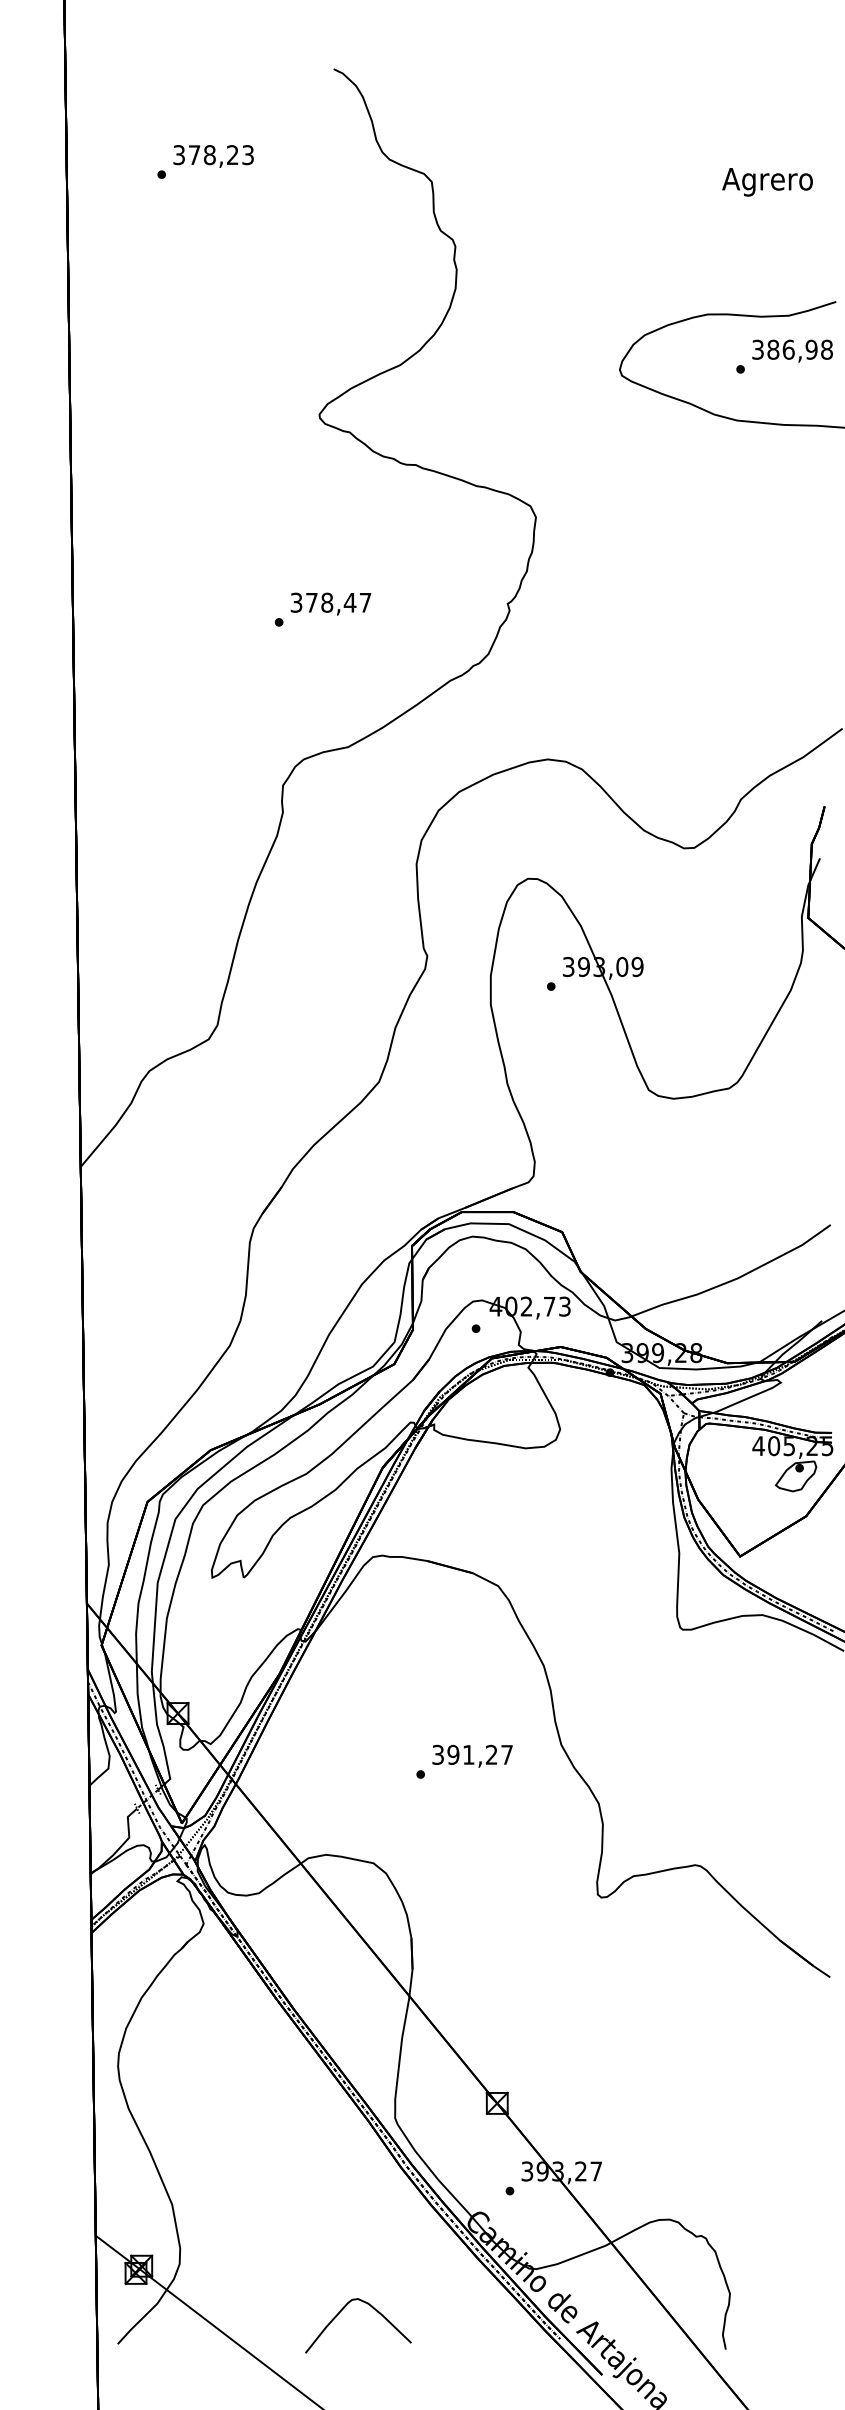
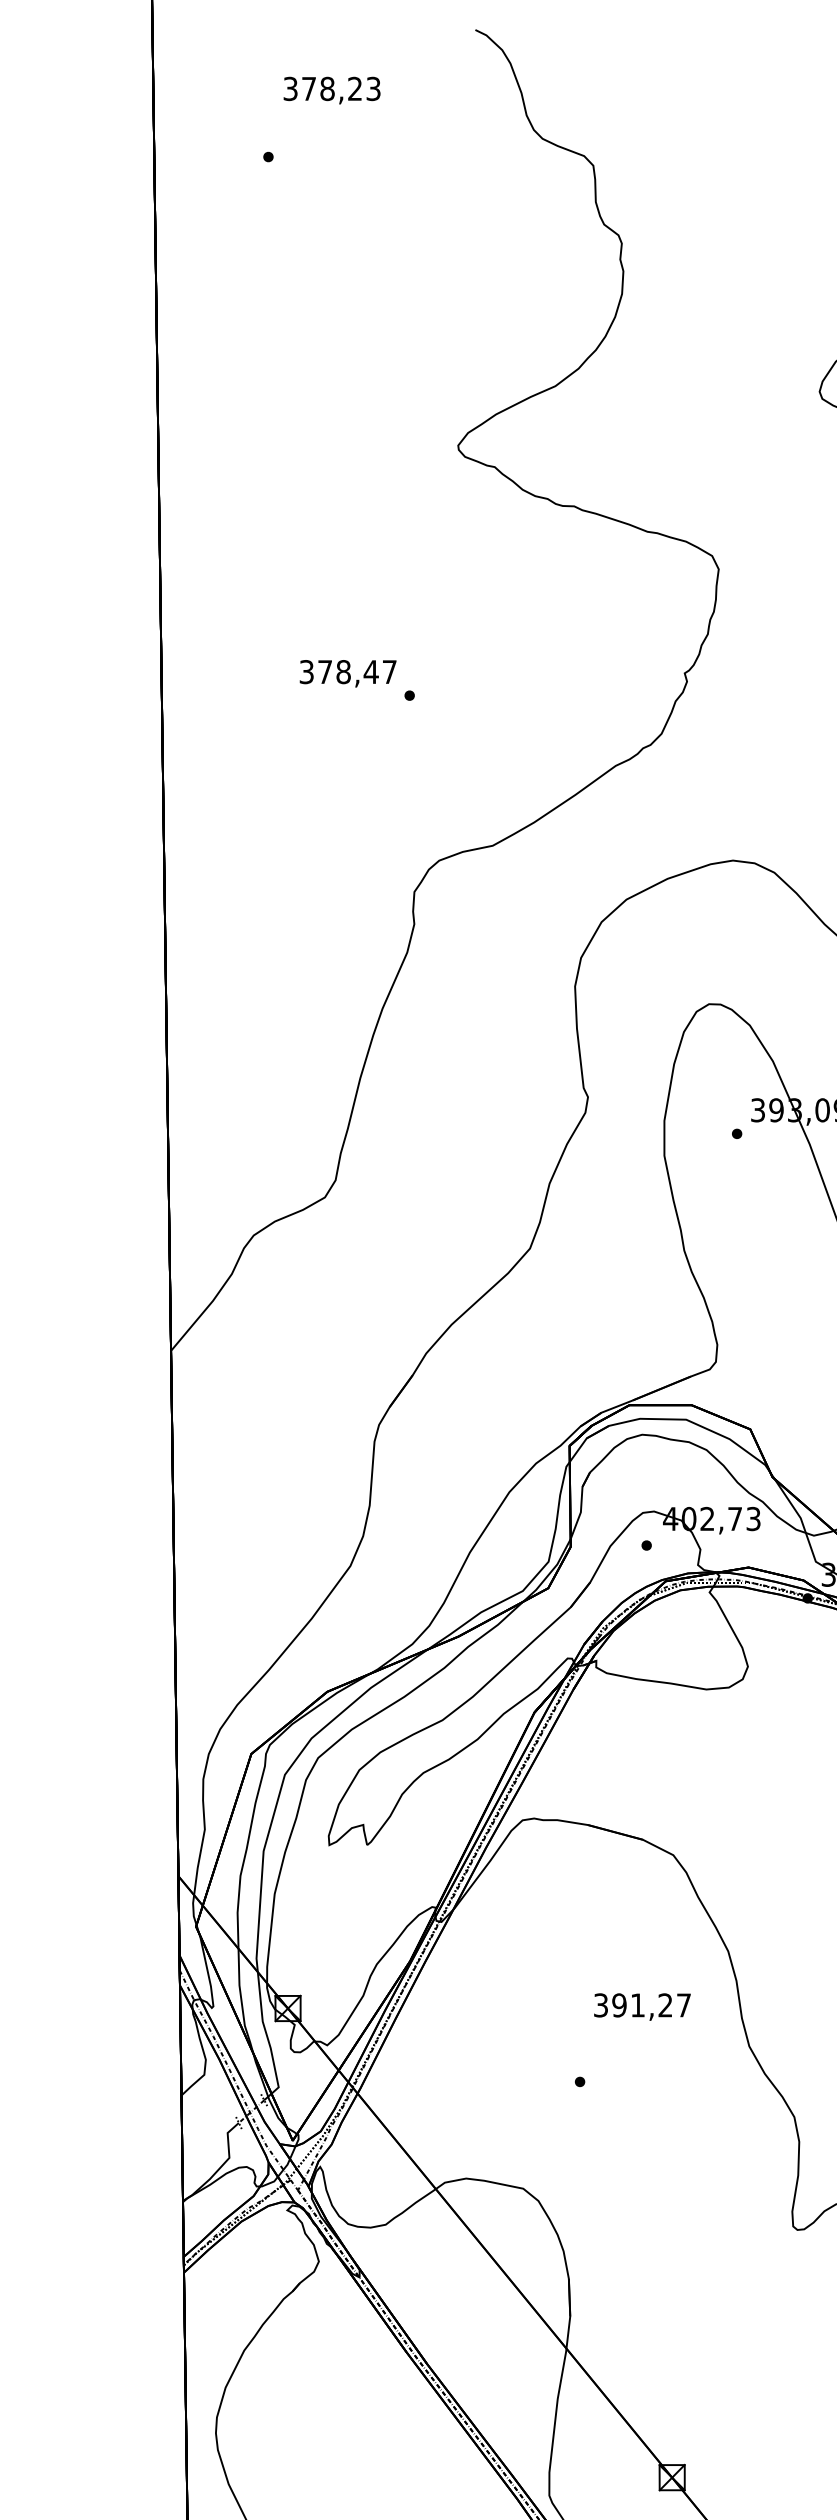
text: (213, 156) -> (331, 90), moved
text: (330, 603) -> (347, 672), moved
text: (472, 1755) -> (642, 2006), moved

